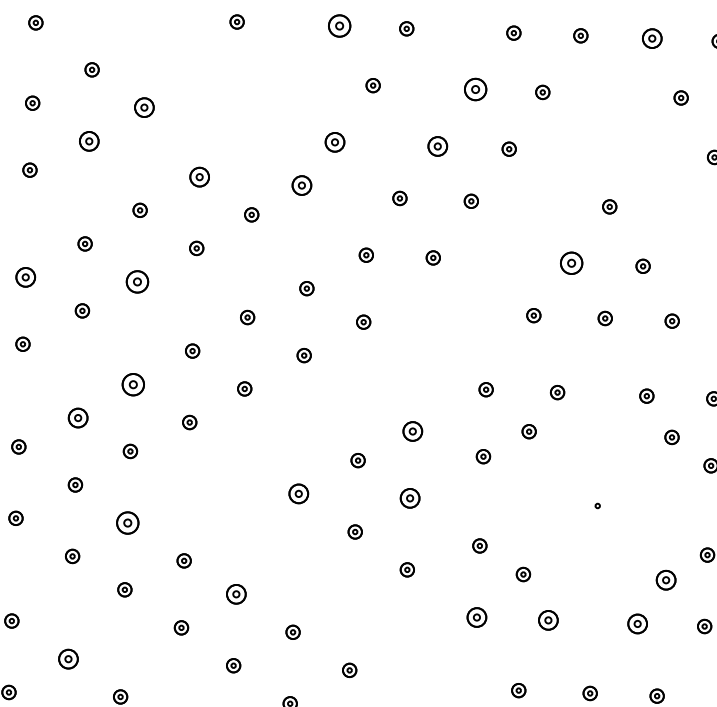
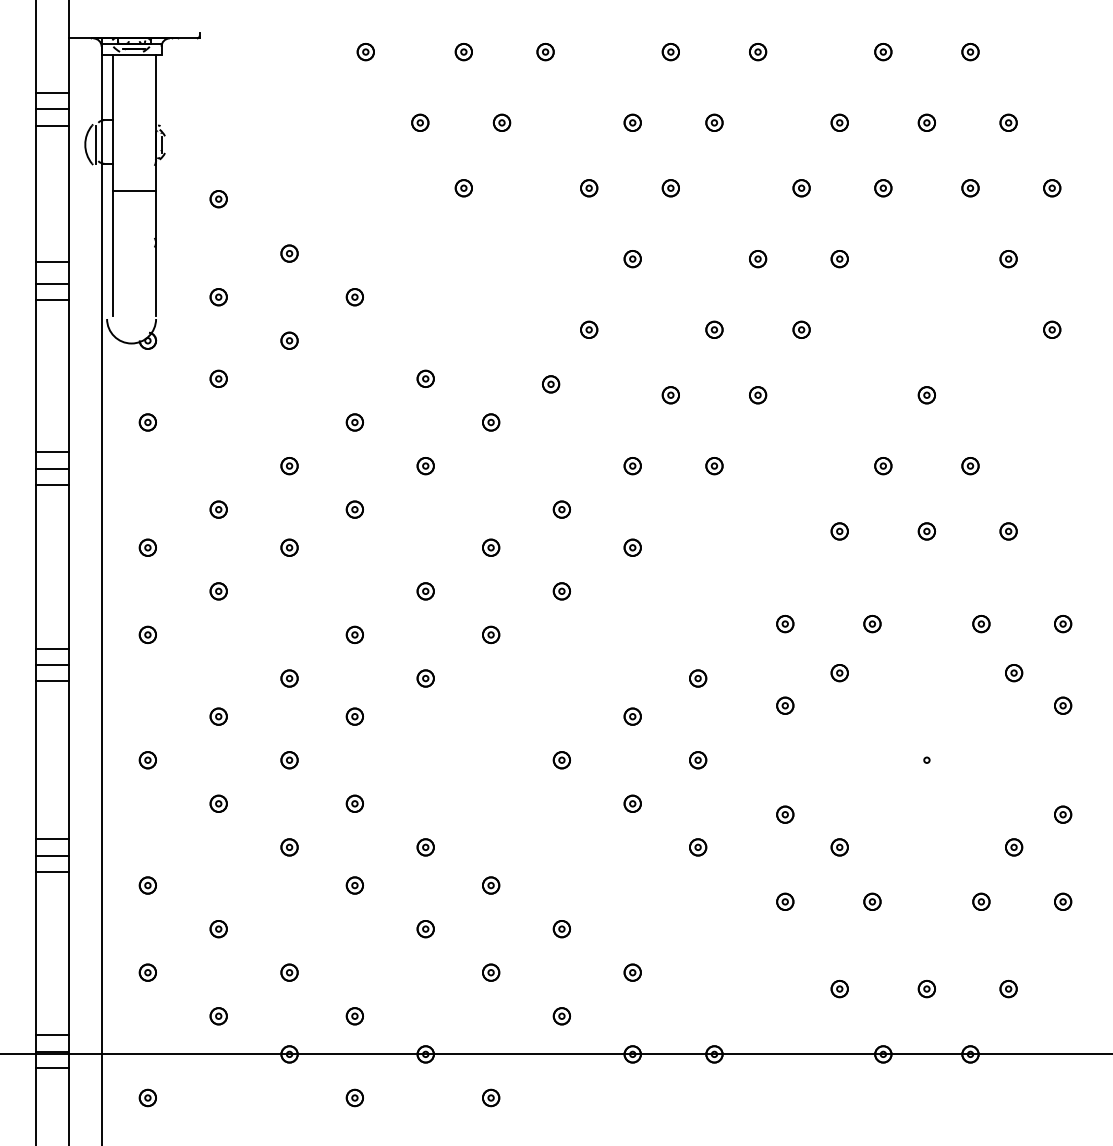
part: (340, 26) -> (589, 188), size x0.62
part: (652, 38) -> (970, 188), size x0.71
part: (476, 90) -> (758, 259), size x0.62
part: (143, 107) -> (354, 297), size x0.71
part: (89, 141) -> (289, 340), size x0.71
part: (335, 141) -> (589, 329), size x0.71
part: (437, 146) -> (714, 329), size x0.71
part: (199, 176) -> (425, 378), size x0.71
part: (302, 185) -> (551, 384), size x0.71
part: (571, 263) -> (883, 466), size x0.62
part: (25, 277) -> (218, 509), size x0.71
part: (136, 281) -> (354, 509), size x0.62
part: (132, 384) -> (354, 634), size x0.62
part: (78, 418) -> (289, 678), size x0.71
part: (413, 431) -> (698, 678), size x0.71
part: (298, 494) -> (561, 760), size x0.71
part: (410, 498) -> (698, 760), size x0.71
part: (127, 522) -> (354, 803), size x0.62
part: (666, 580) -> (1014, 847), size x0.71
part: (236, 594) -> (491, 885), size x0.71
part: (477, 617) -> (785, 901), size x0.71
part: (548, 619) -> (872, 901), size x0.71
part: (637, 623) -> (981, 901), size x0.71
part: (68, 658) -> (289, 972), size x0.71

